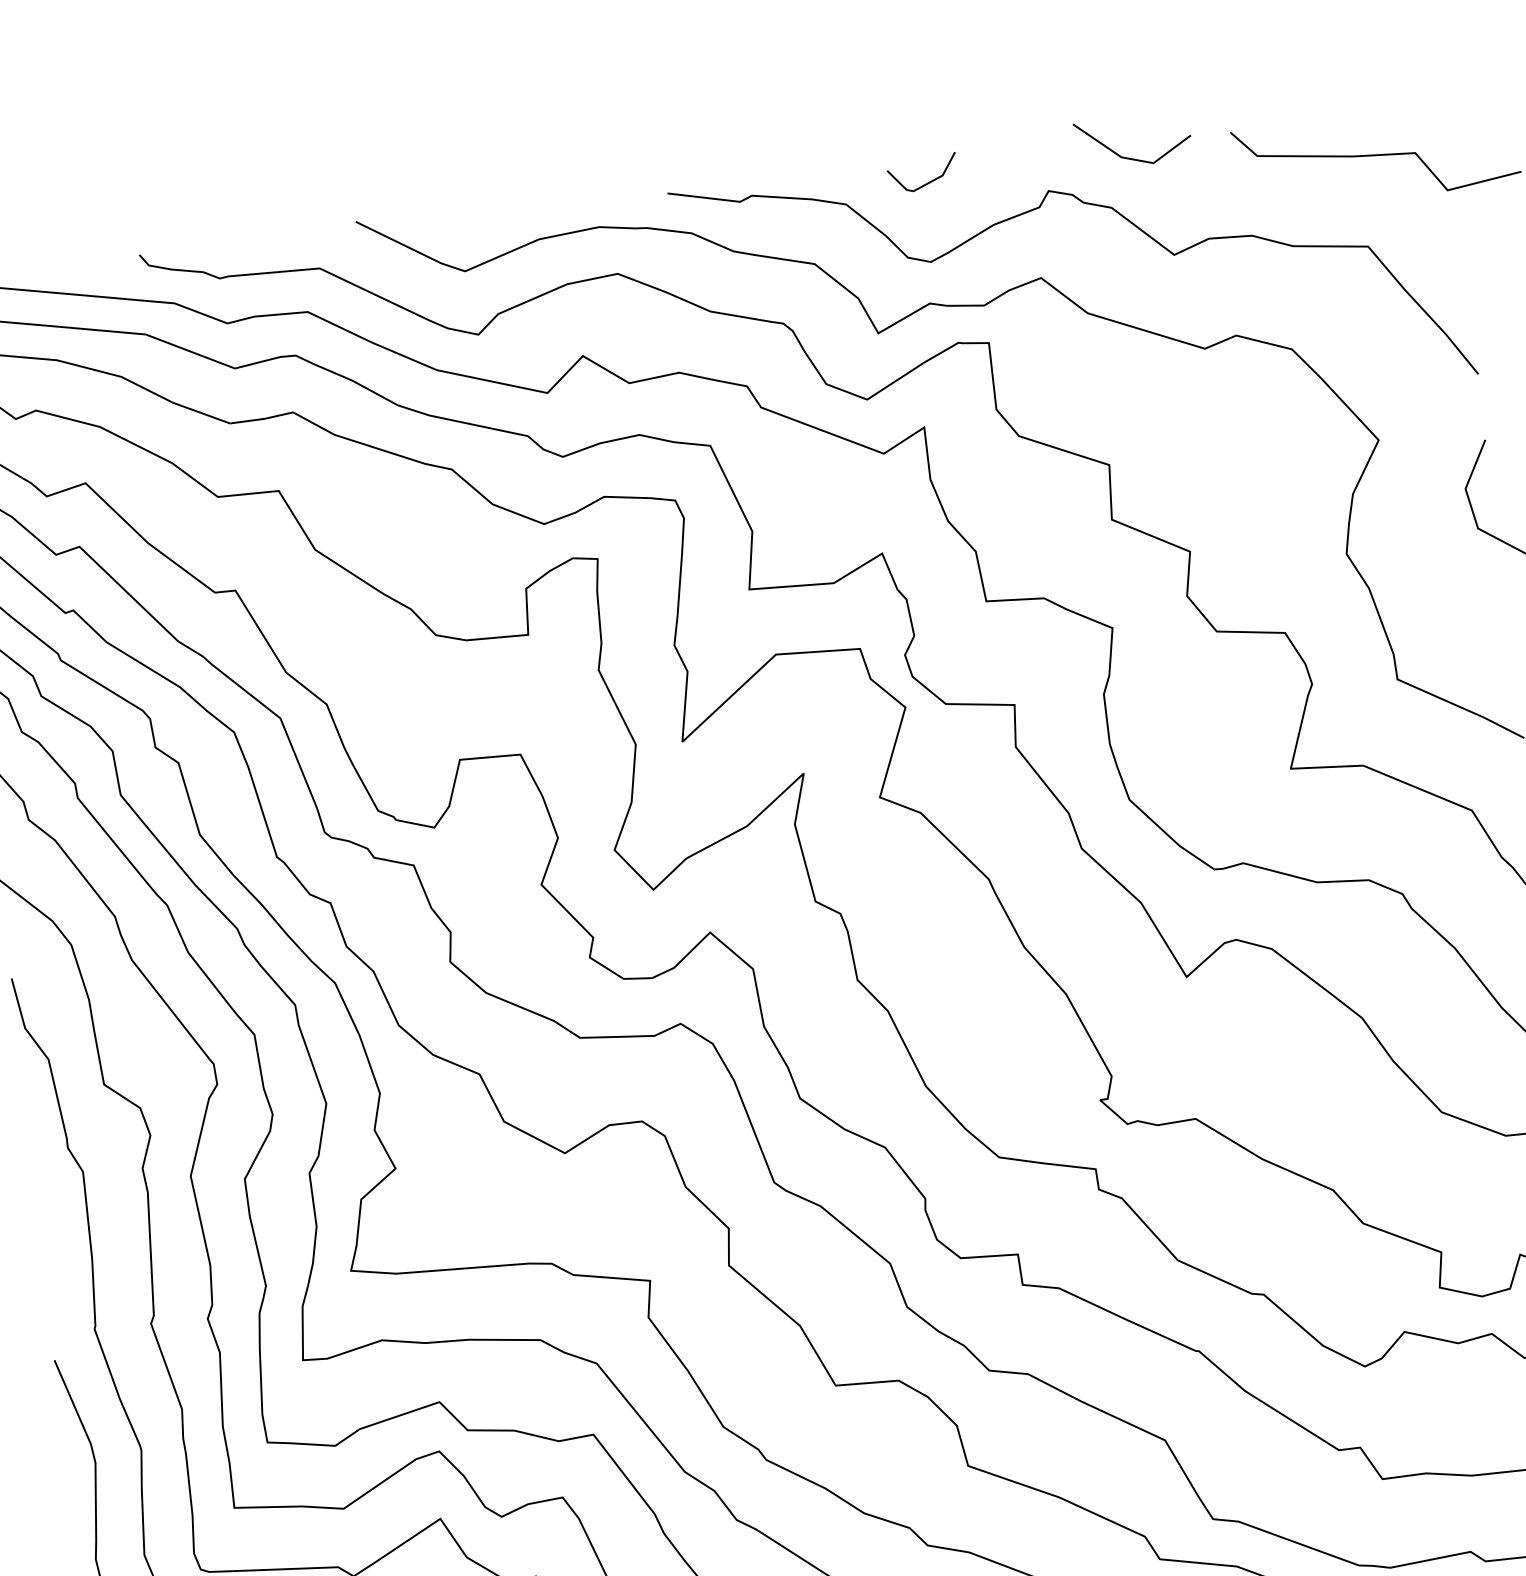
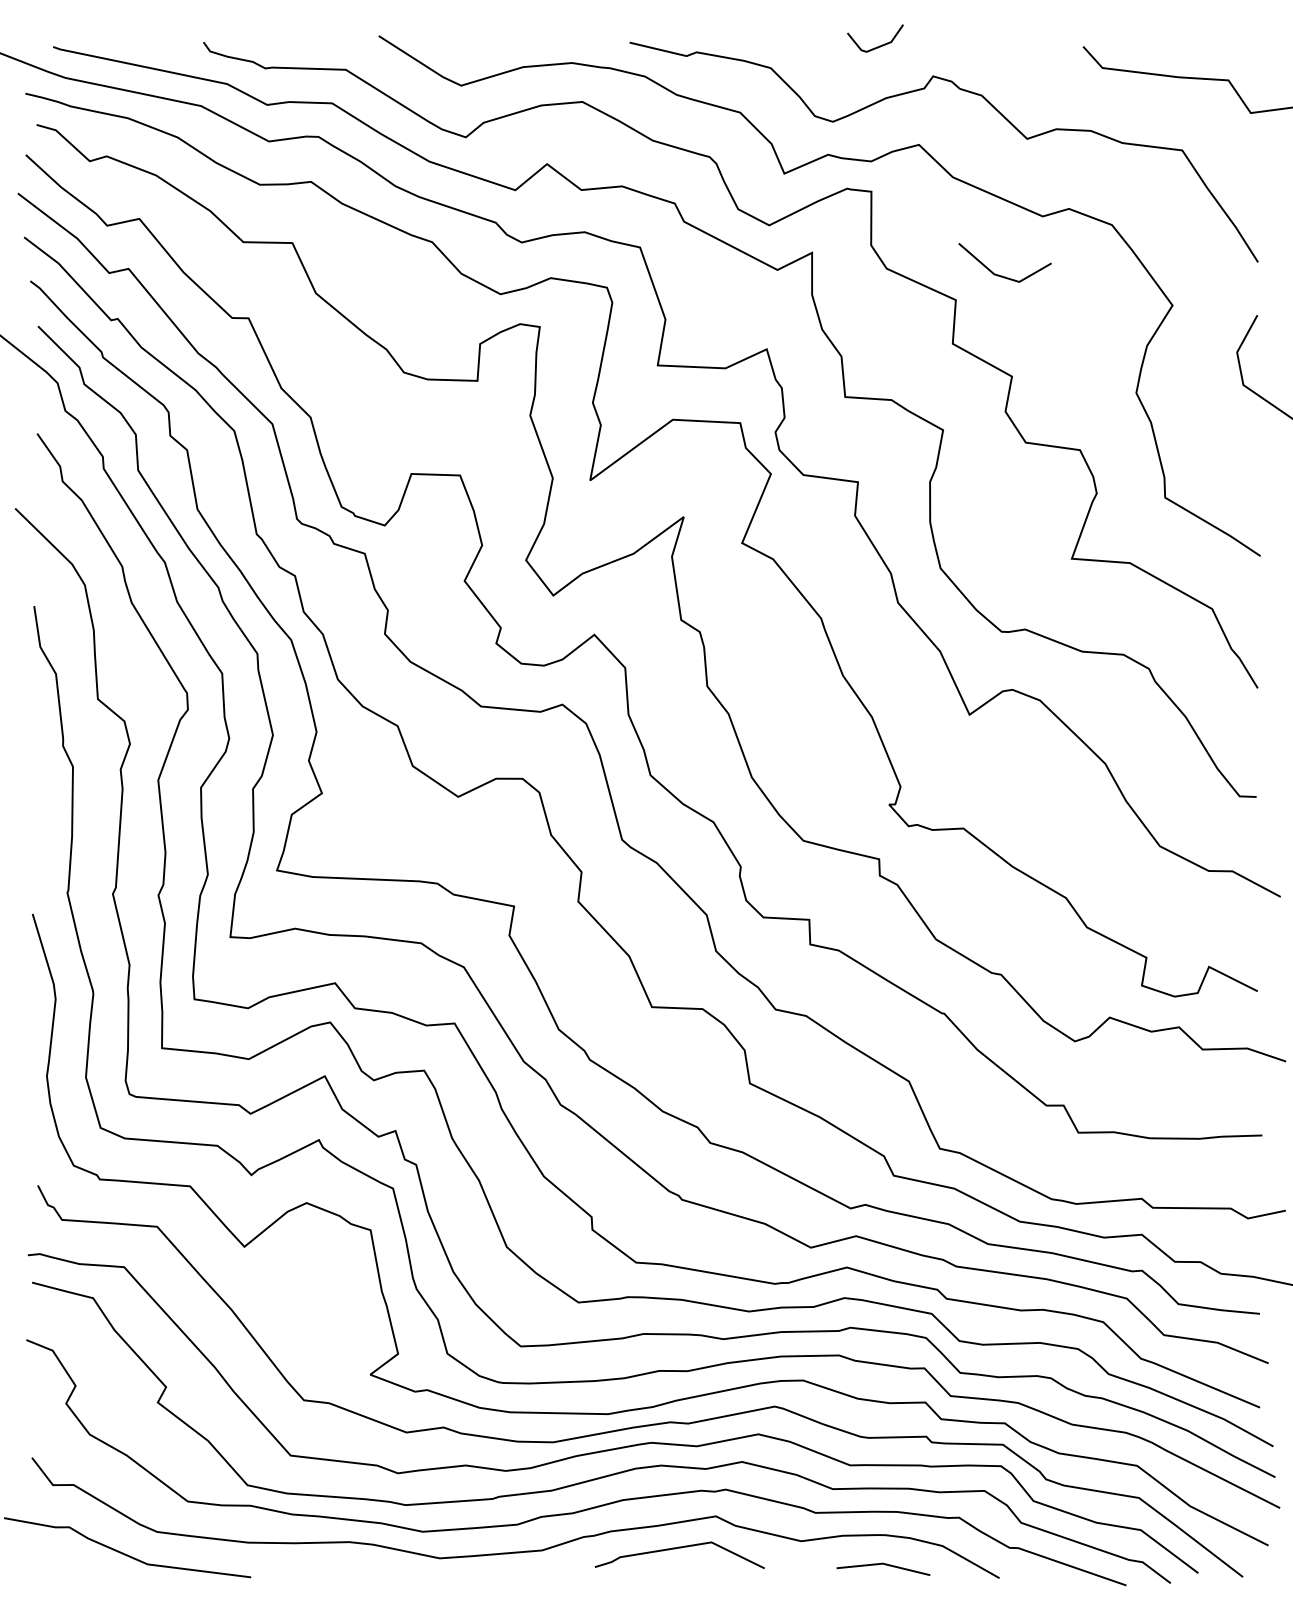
line: (1131, 157) -> (1002, 275), moved
line: (928, 181) -> (879, 45), moved

